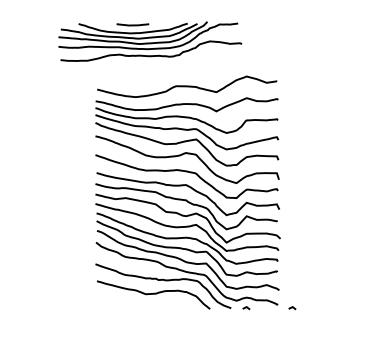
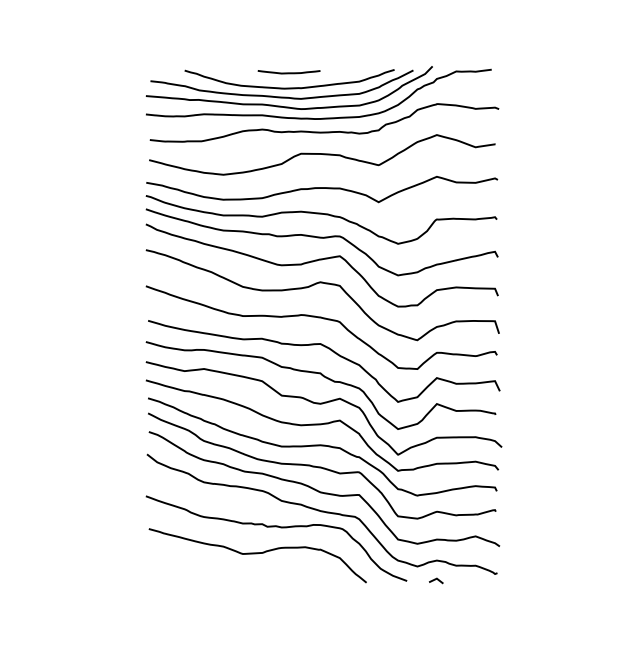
part: (150, 41) -> (322, 104), moved
line: (292, 308) -> (525, 581), removed

